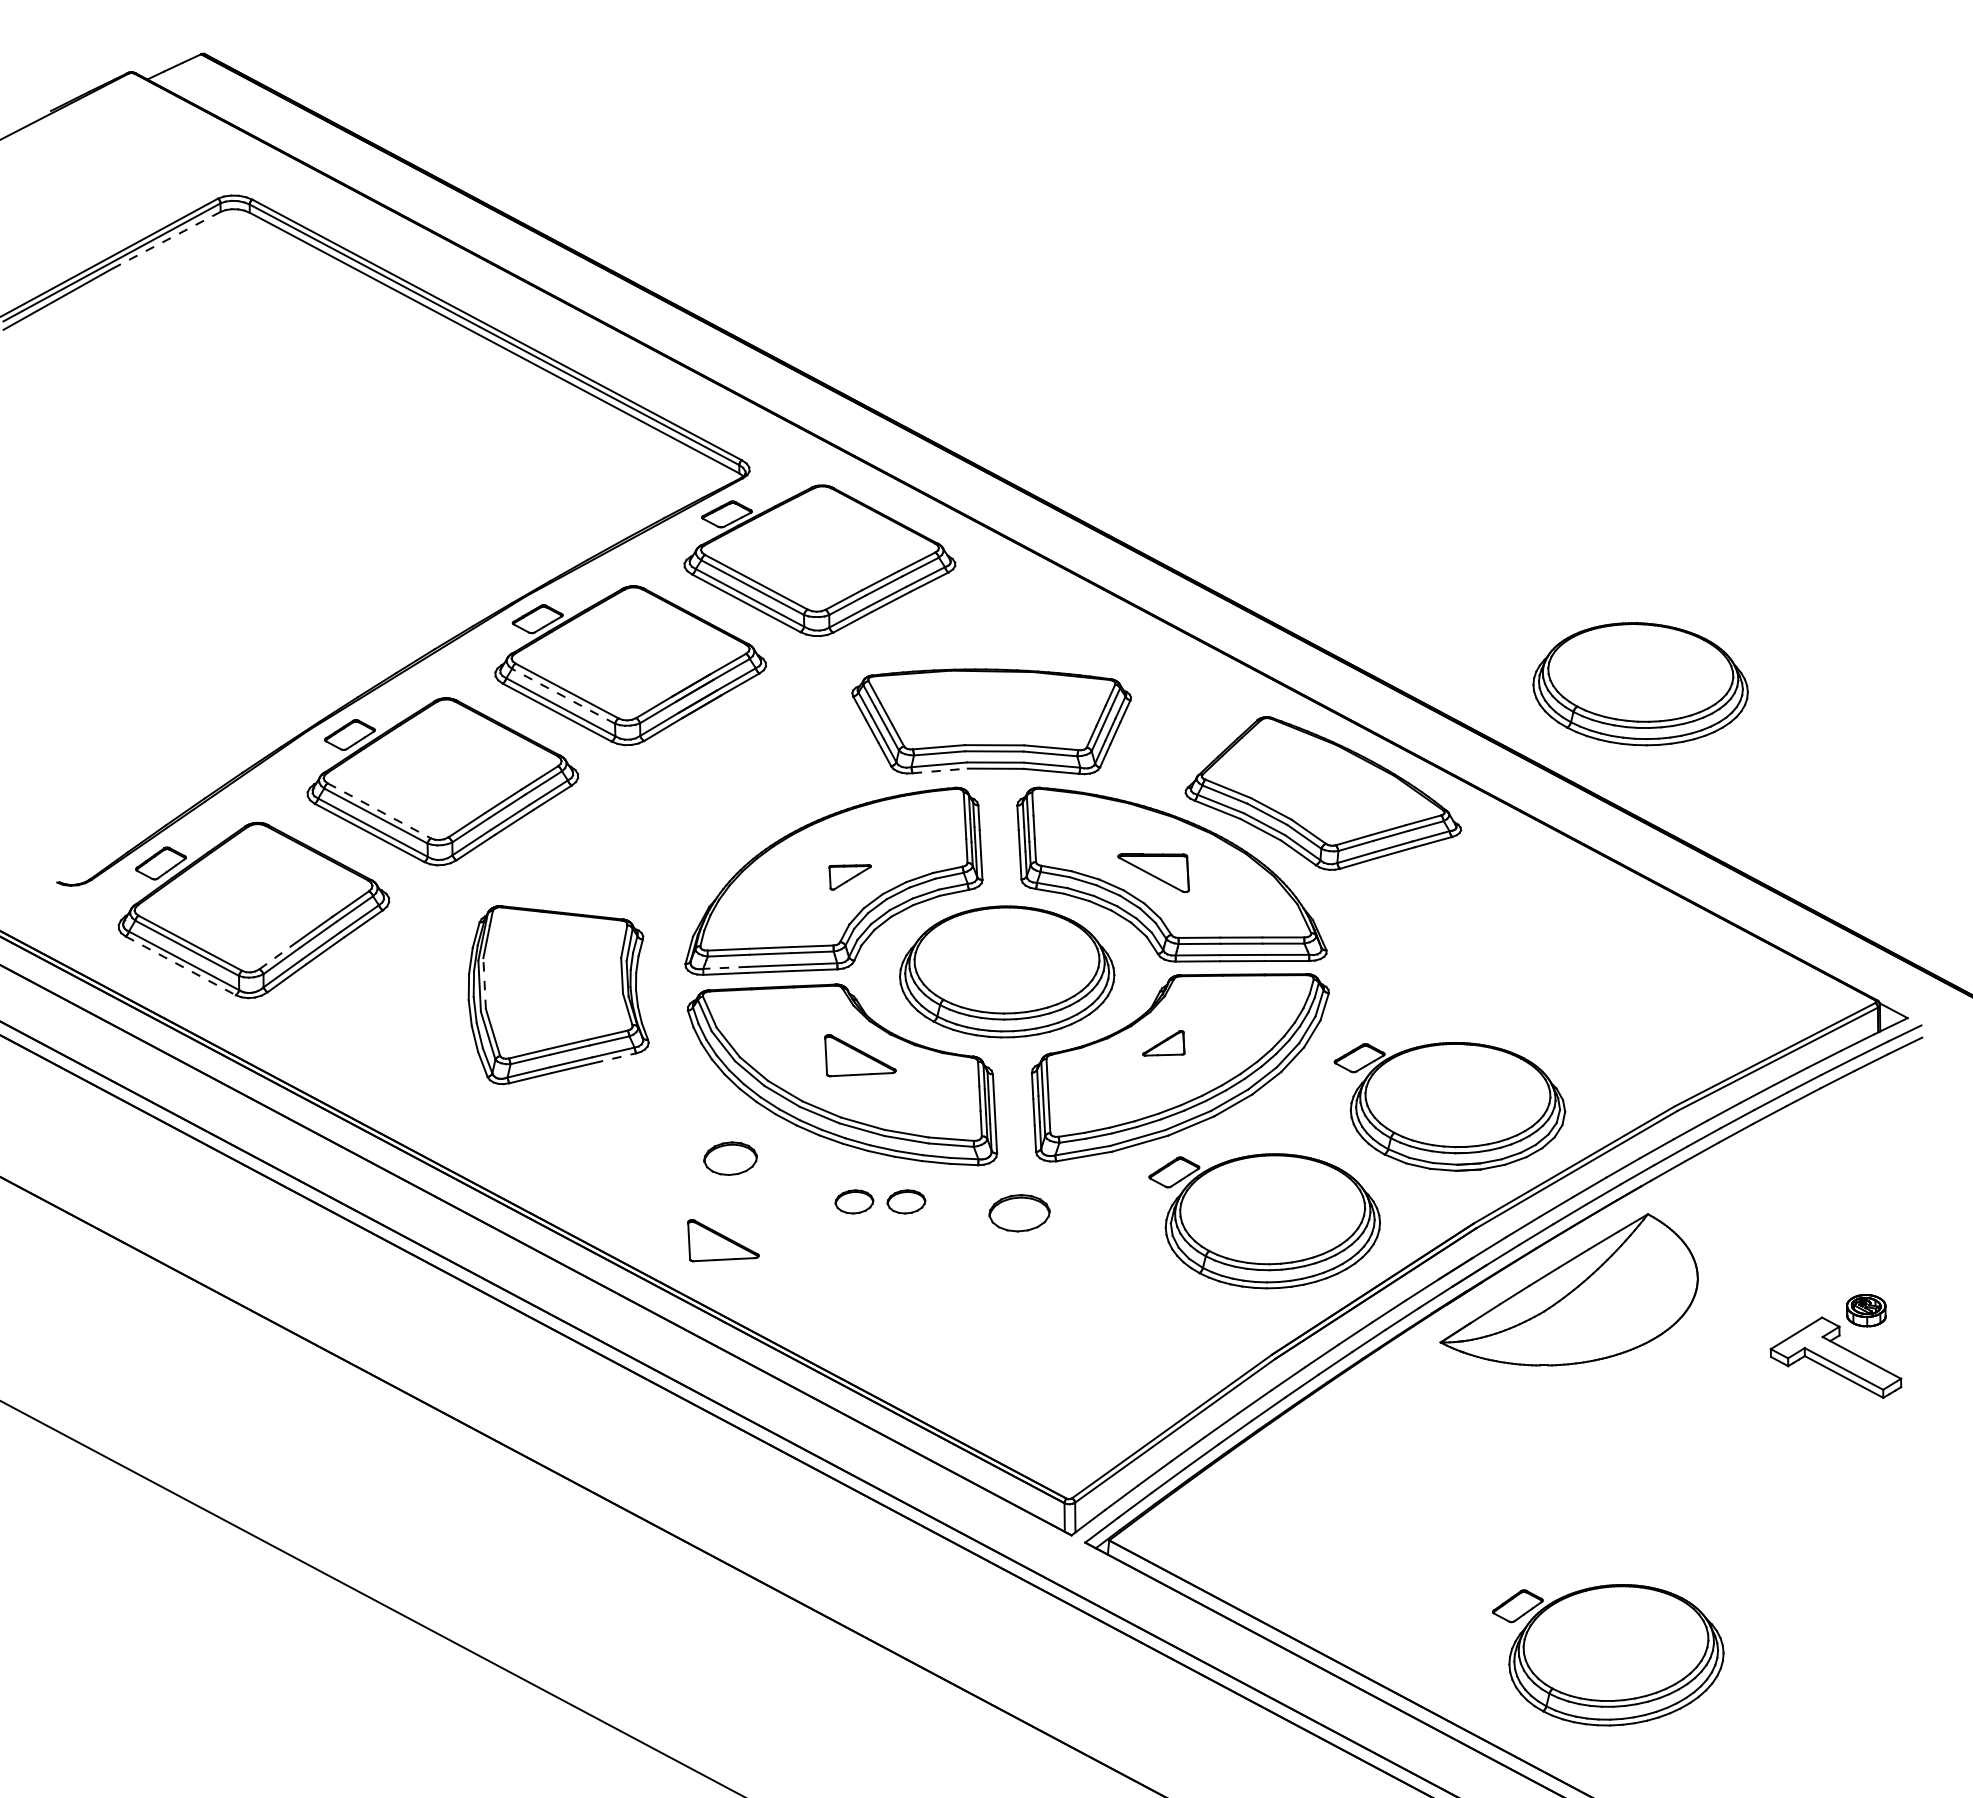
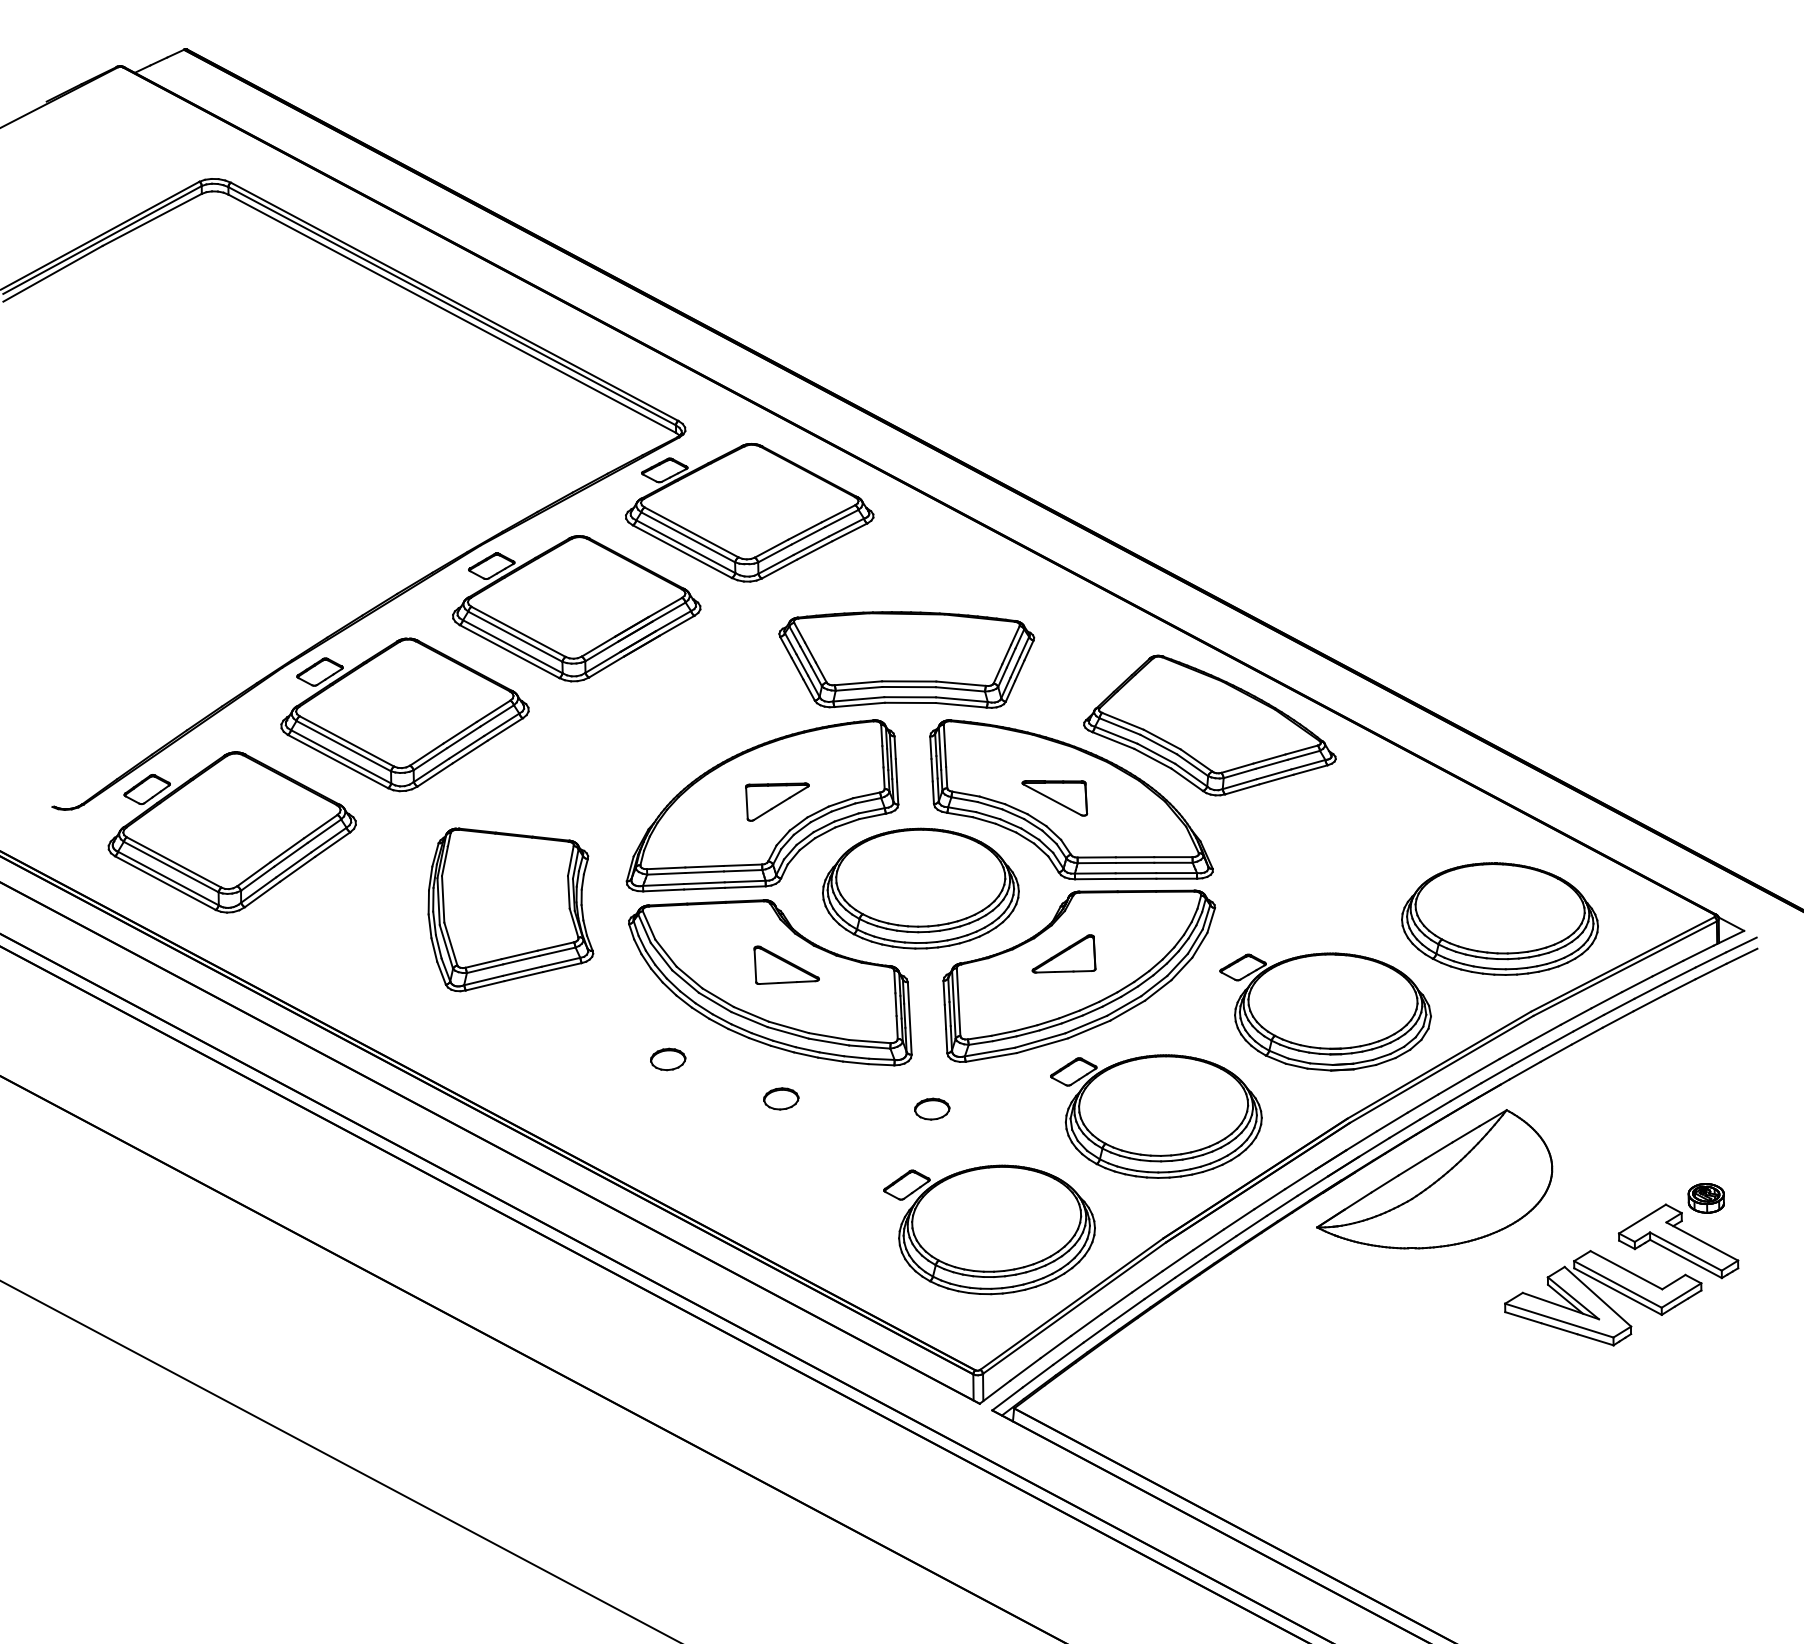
line: (165, 240) -> (151, 219), dashed -> solid
part: (1640, 684) -> (1499, 919), moved
line: (563, 696) -> (515, 636), dashed -> solid
line: (940, 770) -> (859, 704), dashed -> solid
line: (379, 810) -> (347, 741), dashed -> solid
part: (849, 877) -> (776, 802), size x1.67
line: (277, 956) -> (253, 874), dashed -> solid
line: (181, 966) -> (166, 883), dashed -> solid
line: (725, 967) -> (663, 884), dashed -> solid
line: (484, 983) -> (443, 899), dashed -> solid
part: (1163, 1043) -> (1063, 954), size x1.67
line: (615, 1058) -> (562, 967), dashed -> solid
part: (730, 1158) -> (667, 1059), size x0.71
part: (906, 1201) -> (828, 1098), removed
part: (1019, 1212) -> (932, 1108), size x0.62
part: (723, 1240) -> (661, 1134), removed
part: (1753, 1419) -> (1603, 1297), added
part: (1608, 1655) -> (989, 1230), moved

